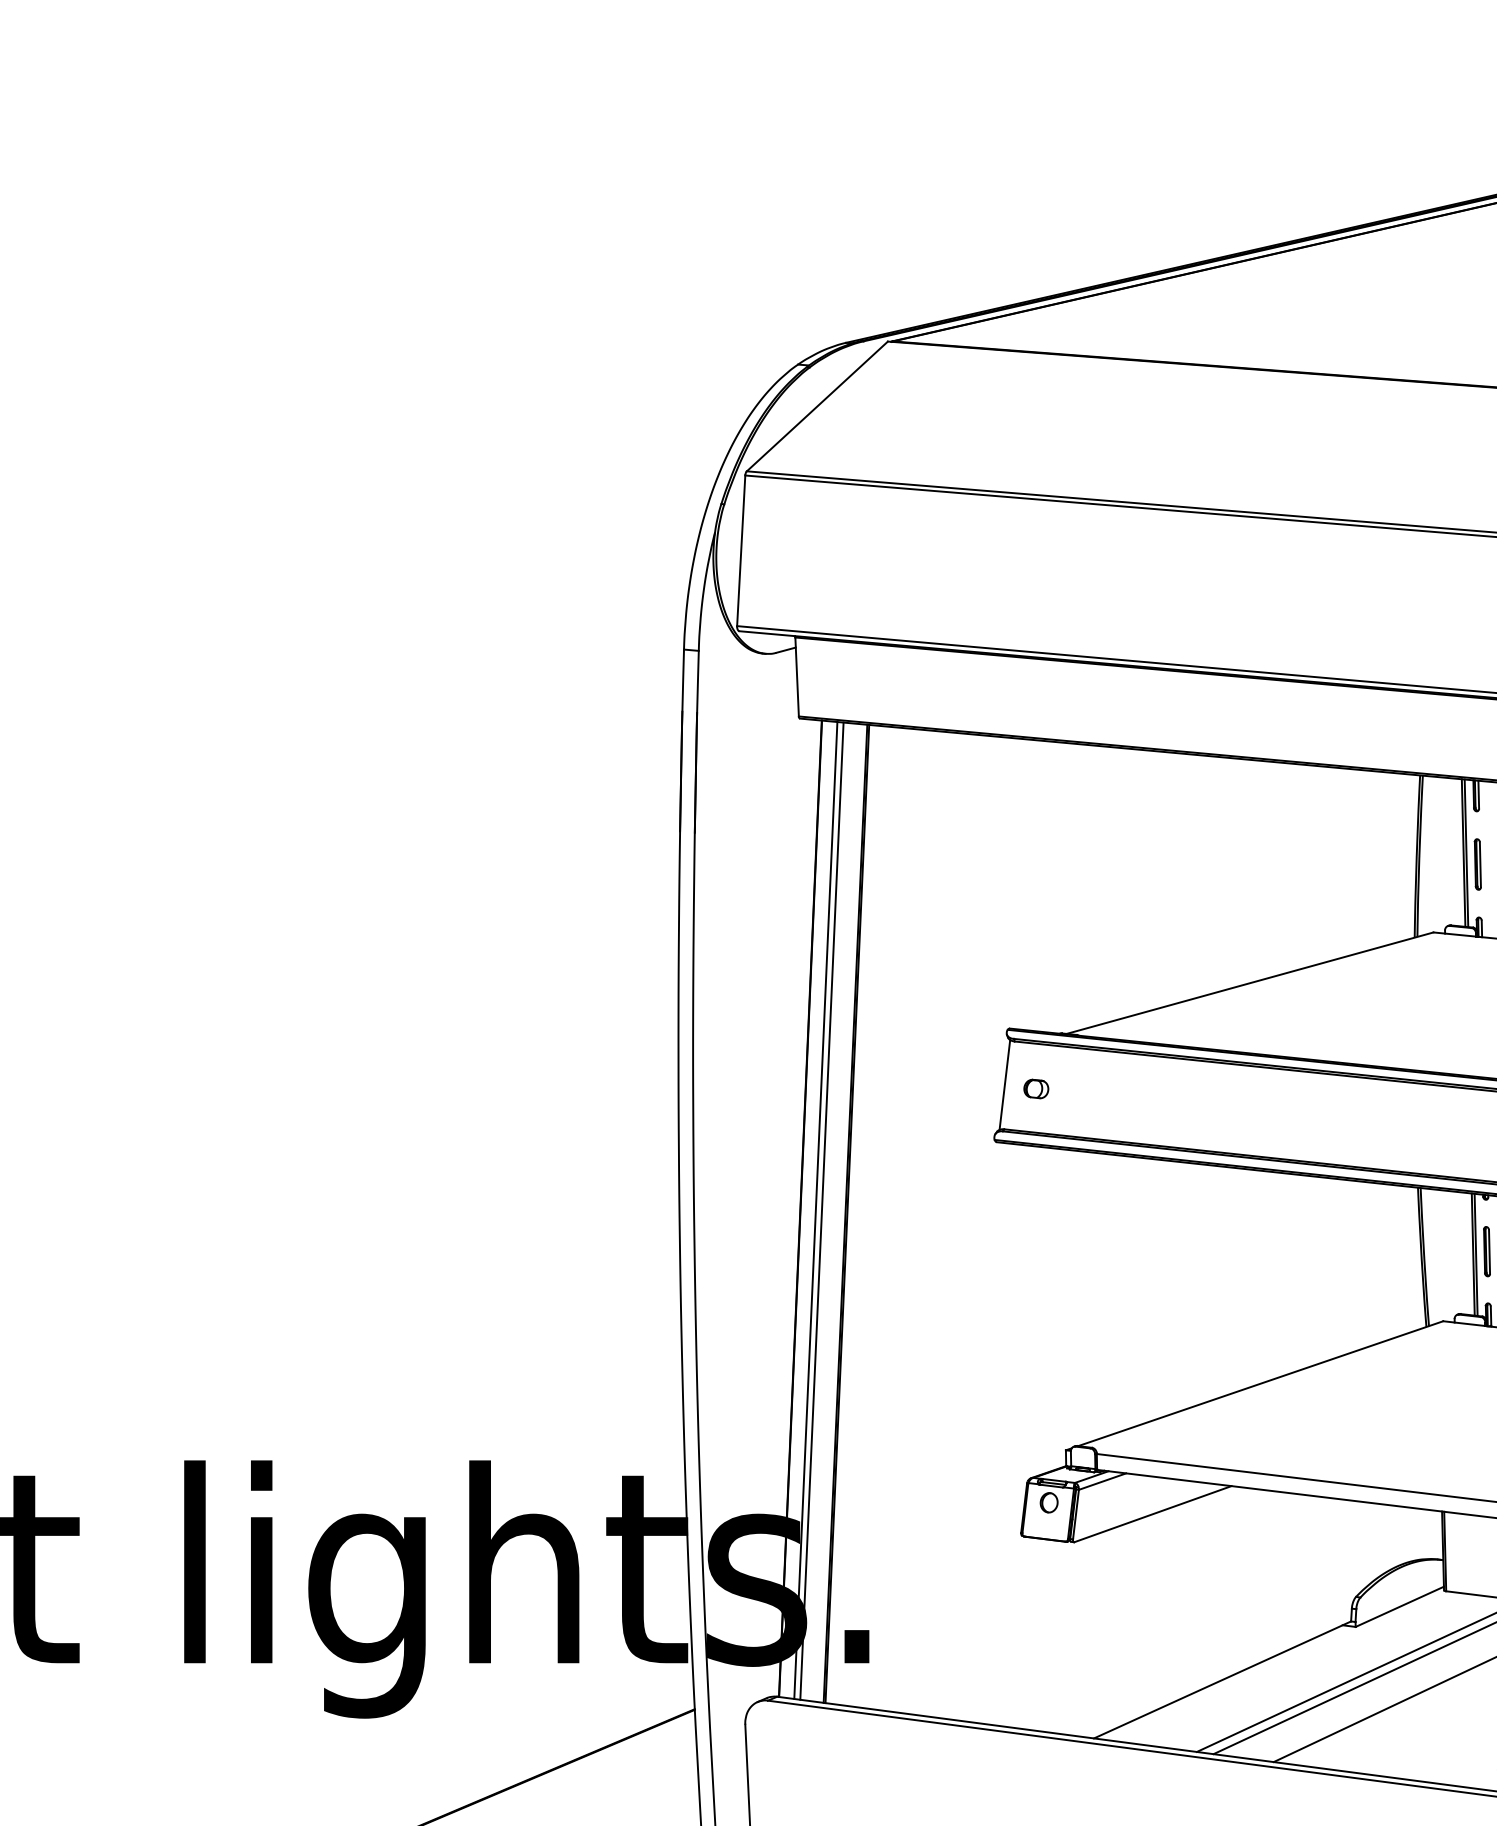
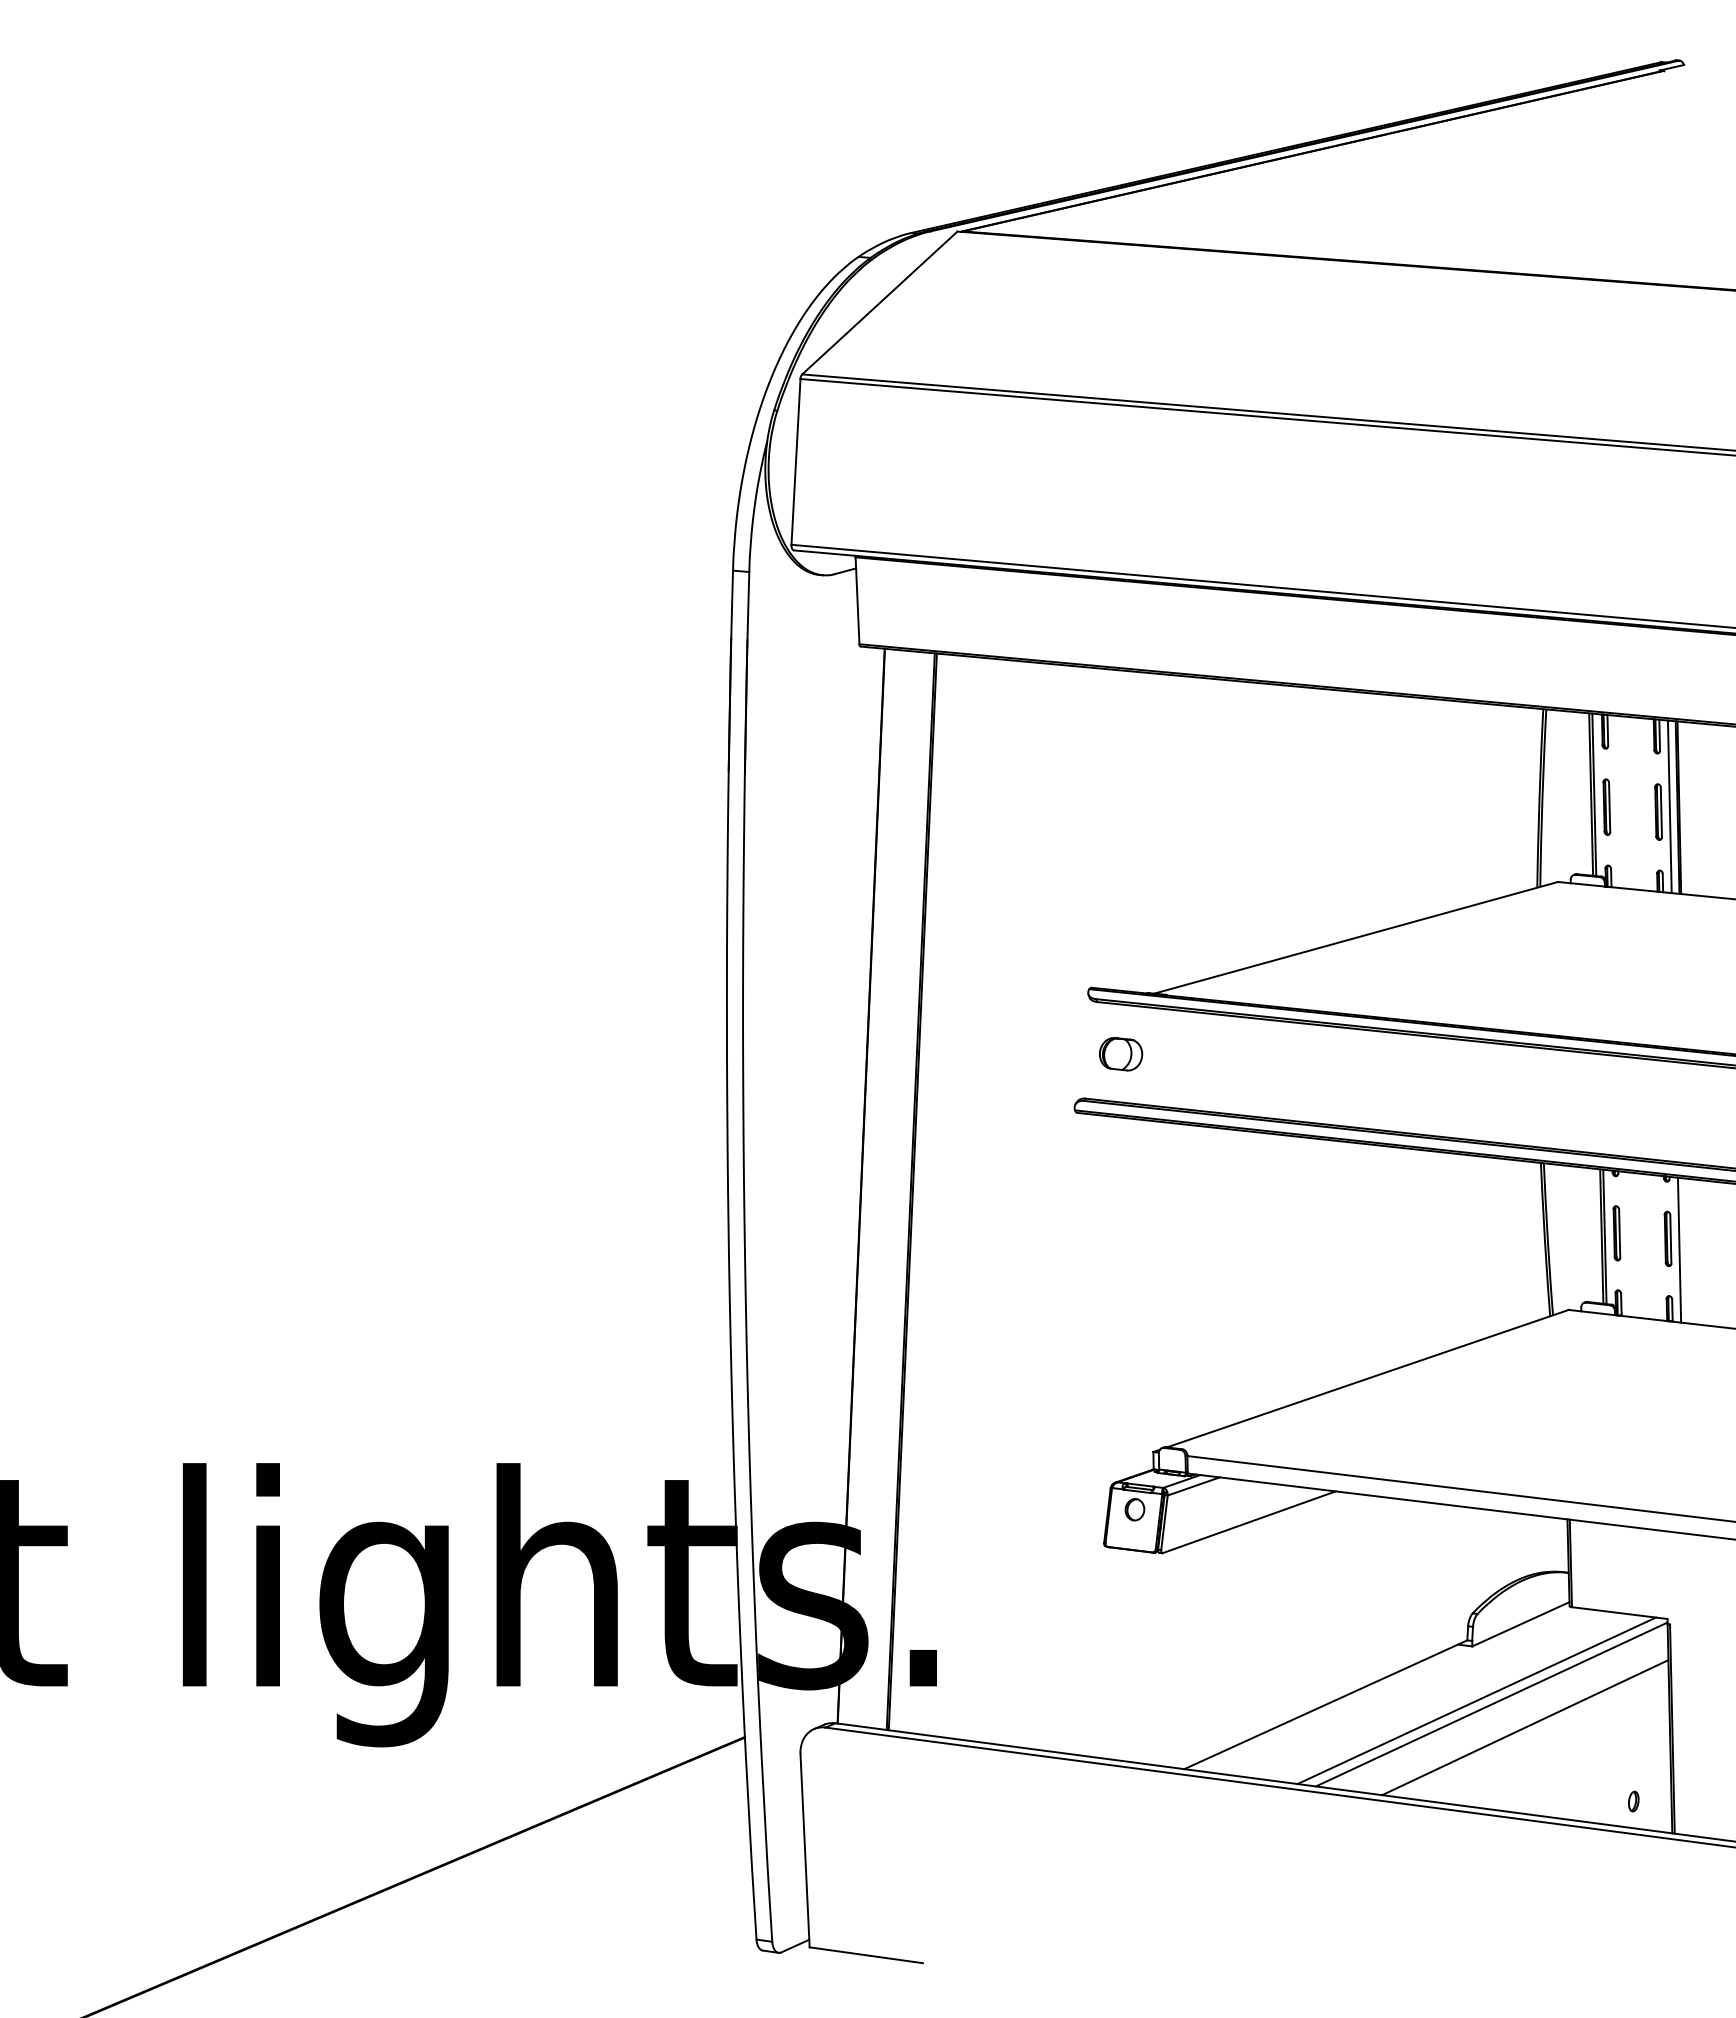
line: (1005, 1084) -> (1086, 1049), removed
part: (1036, 1089) -> (1120, 1054), size x1.6
line: (815, 1210) -> (877, 1187), removed
line: (821, 1210) -> (884, 1188), removed

